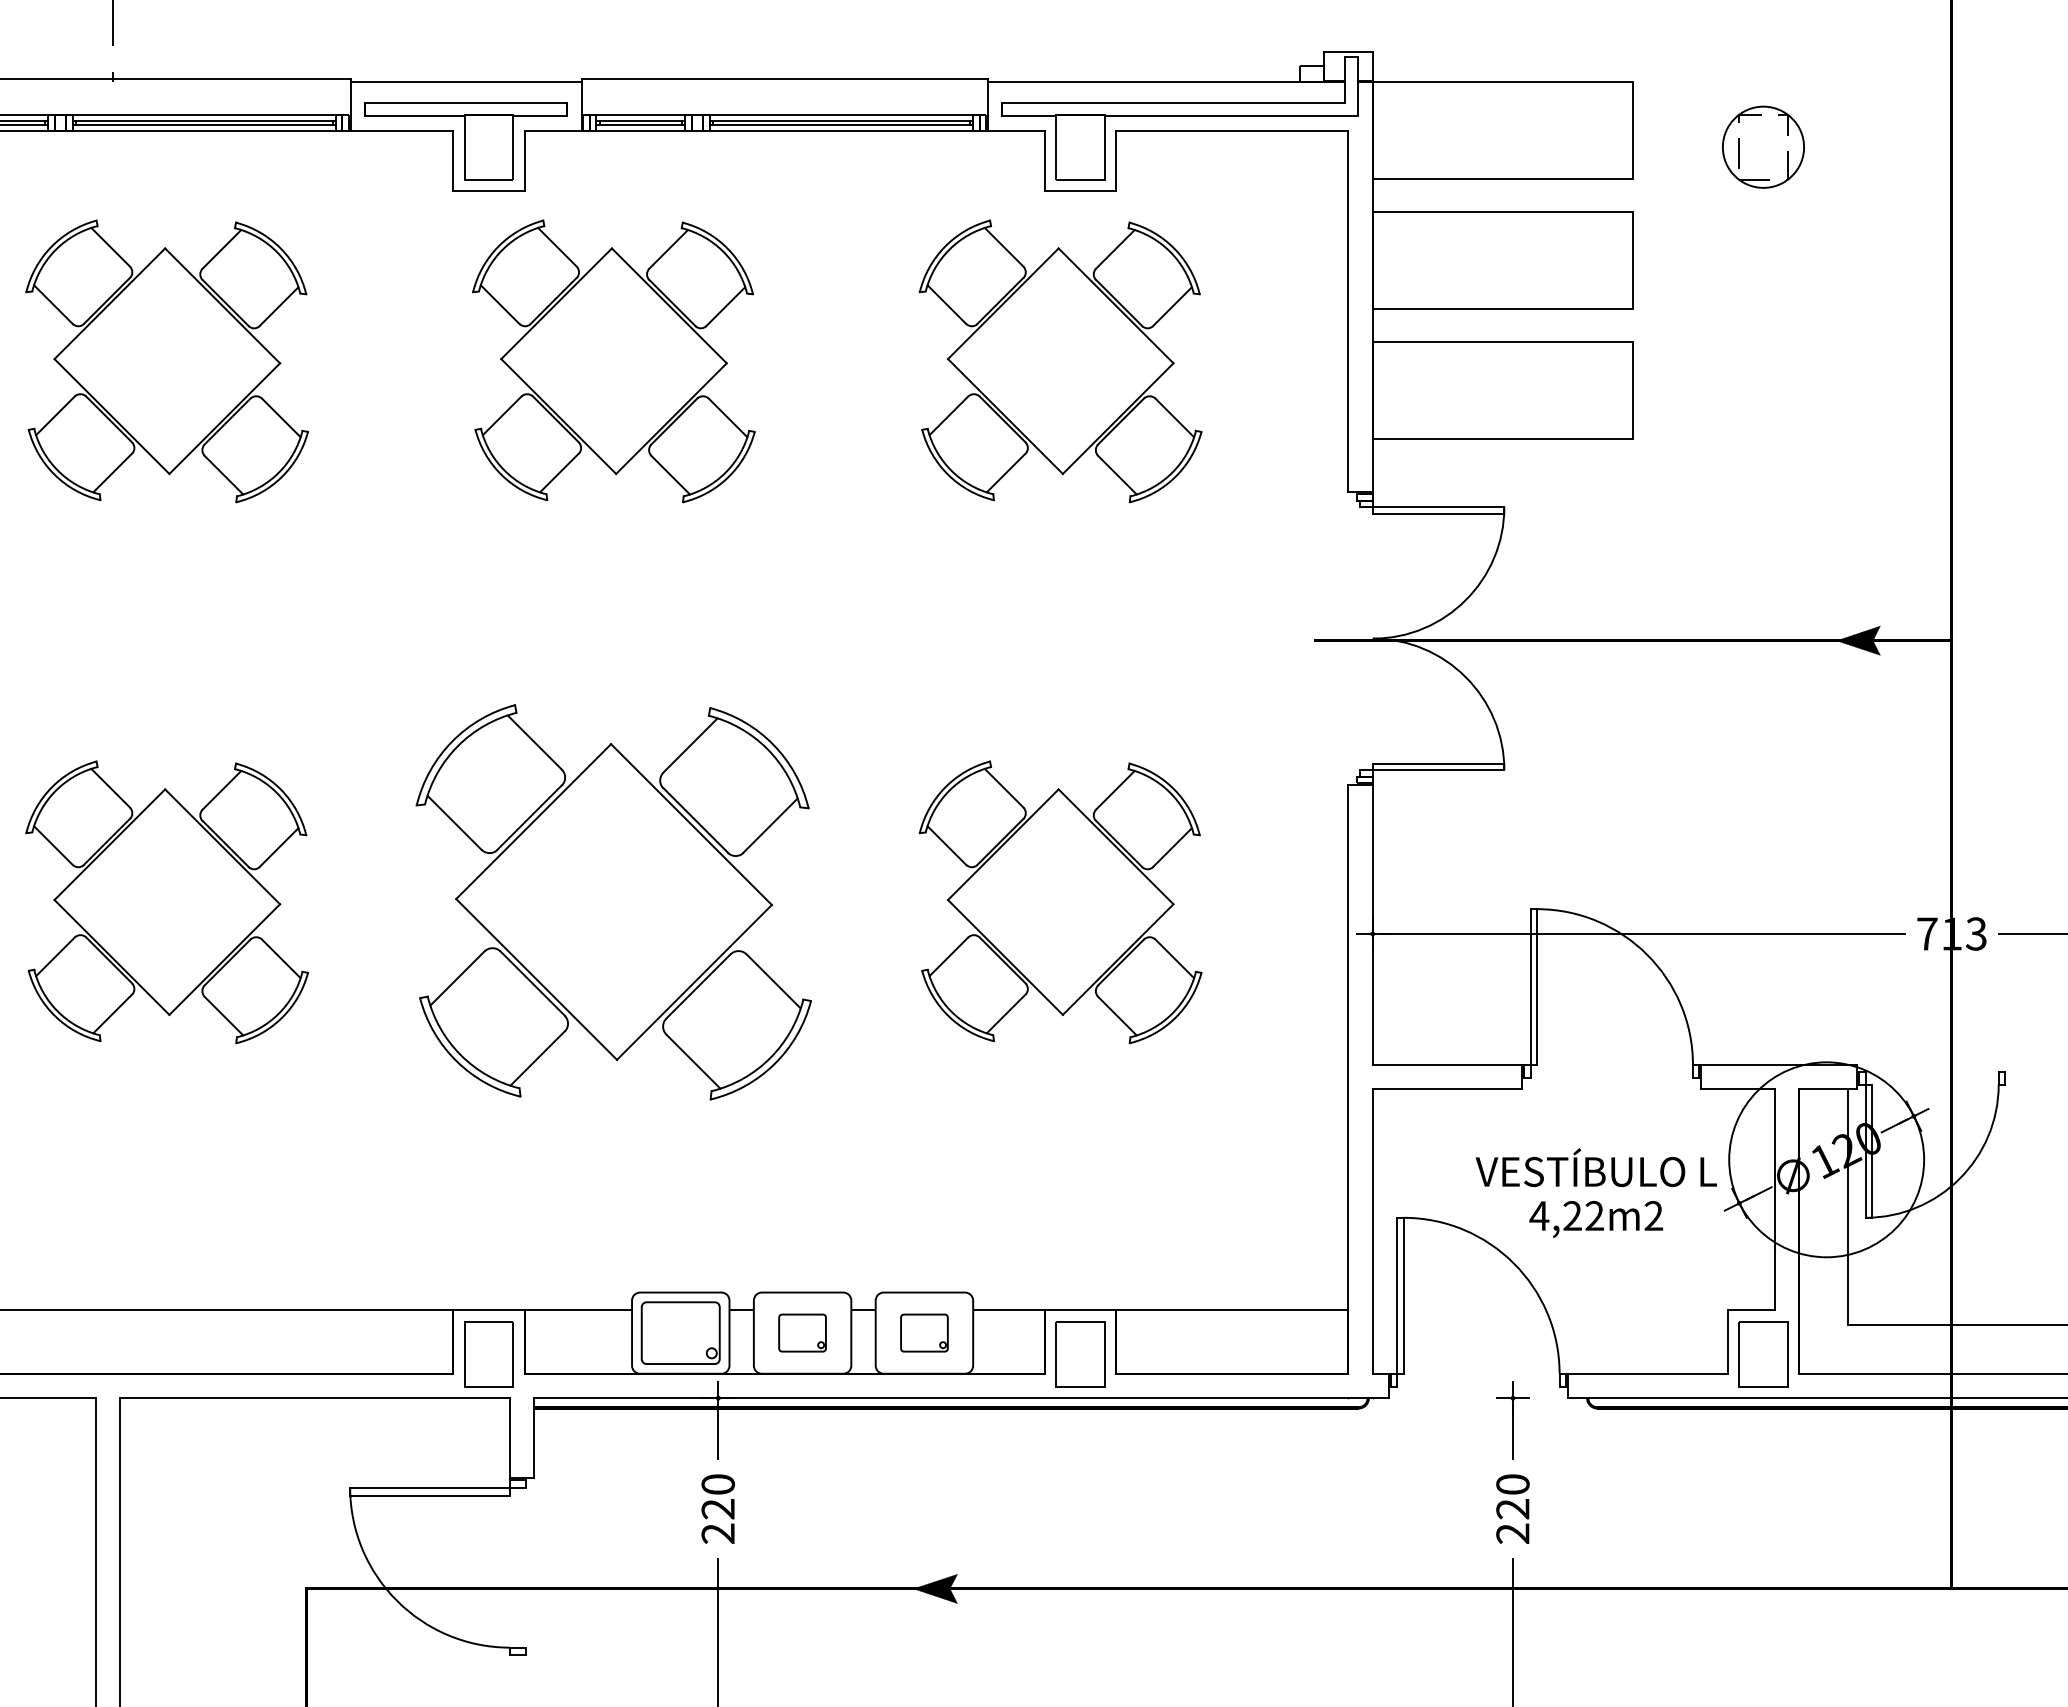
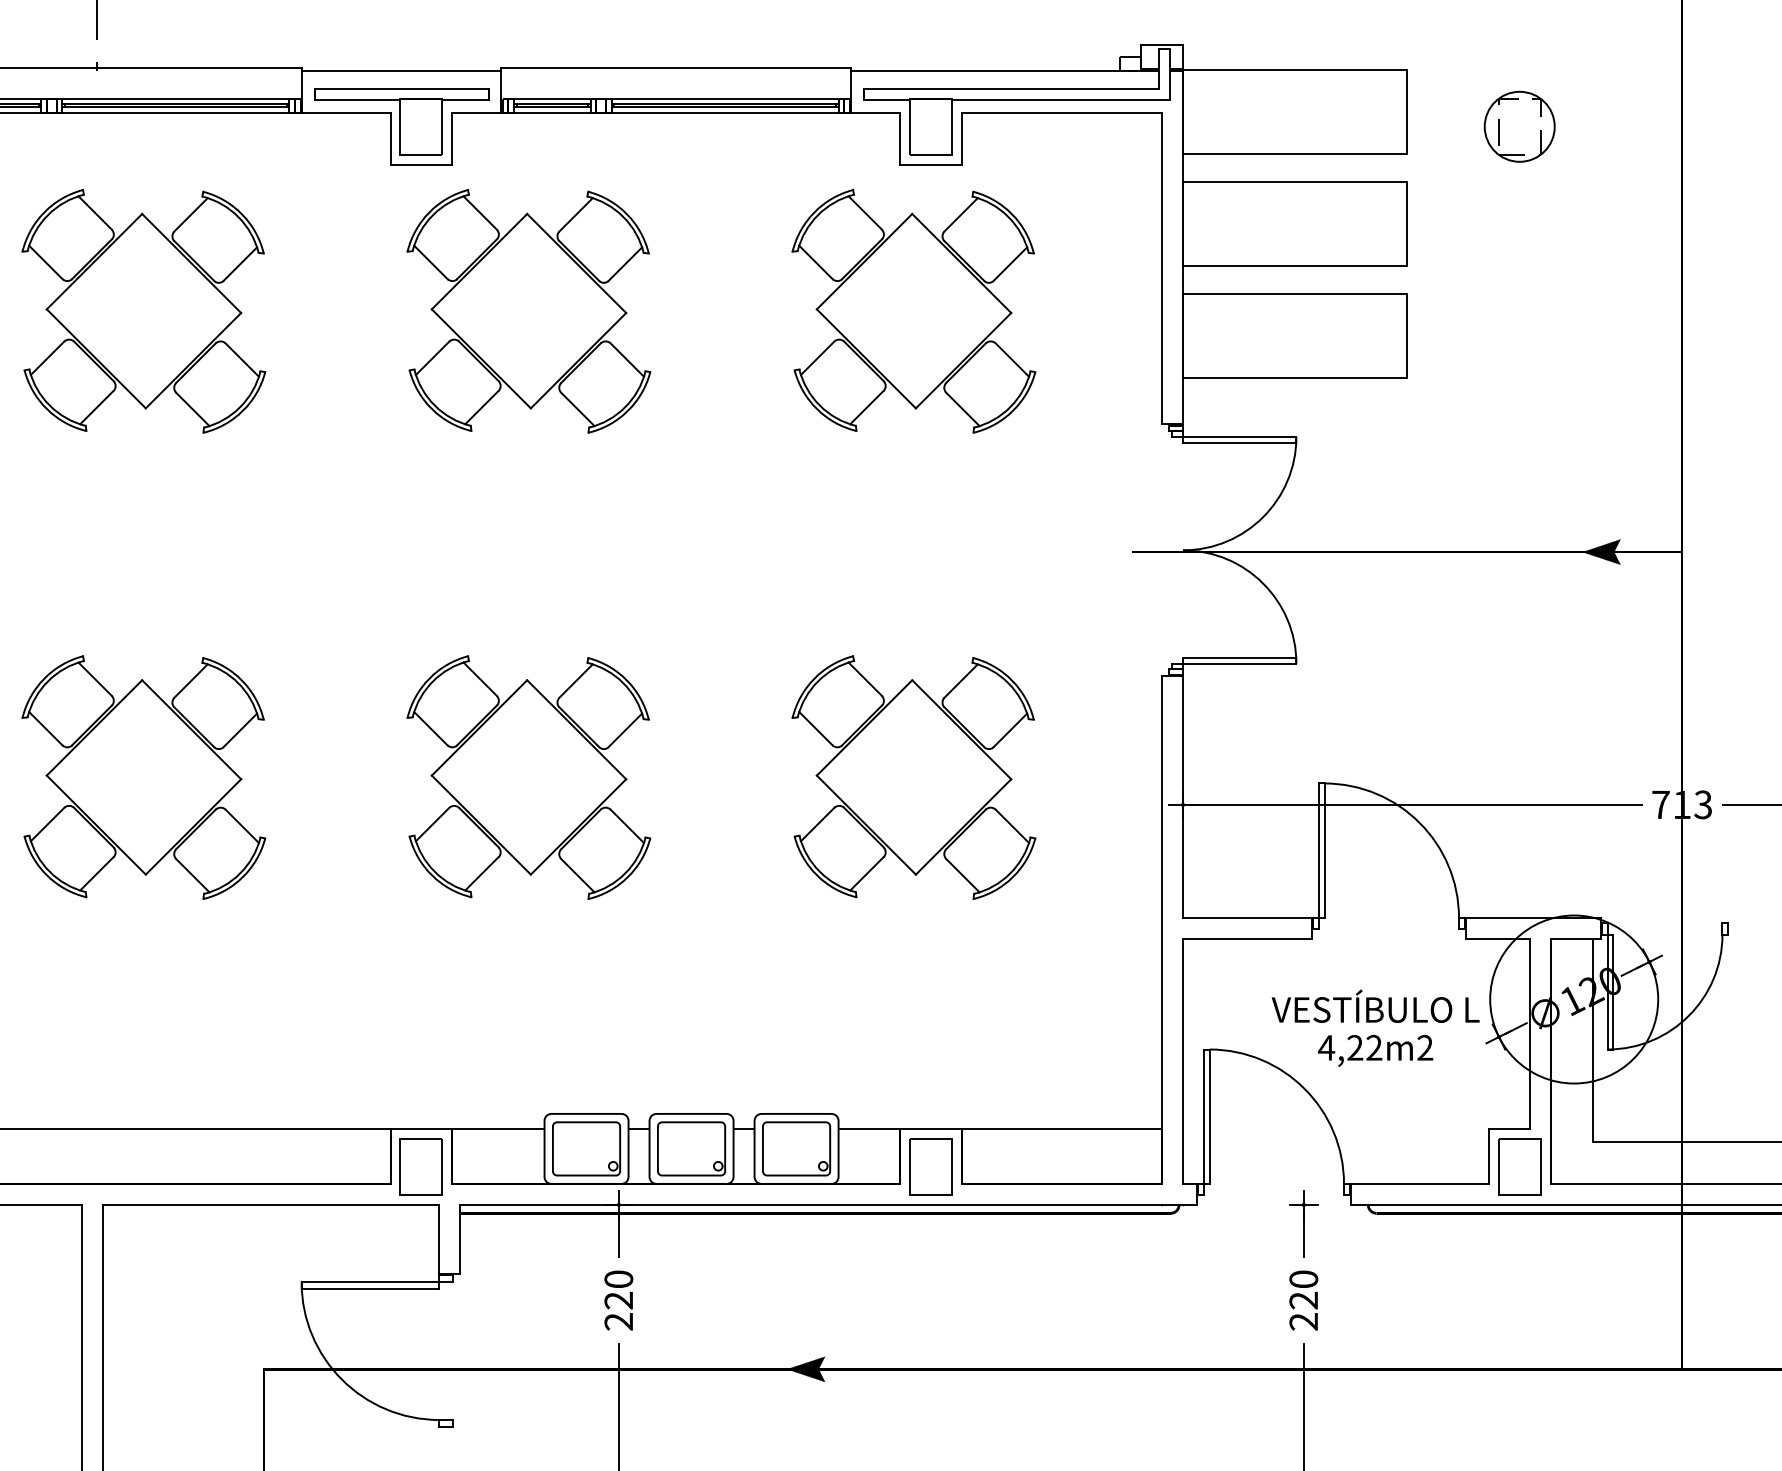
part: (613, 902) -> (528, 777), size x0.71
part: (802, 1332) -> (691, 1148), size x1.67
part: (924, 1332) -> (796, 1148), size x1.67

